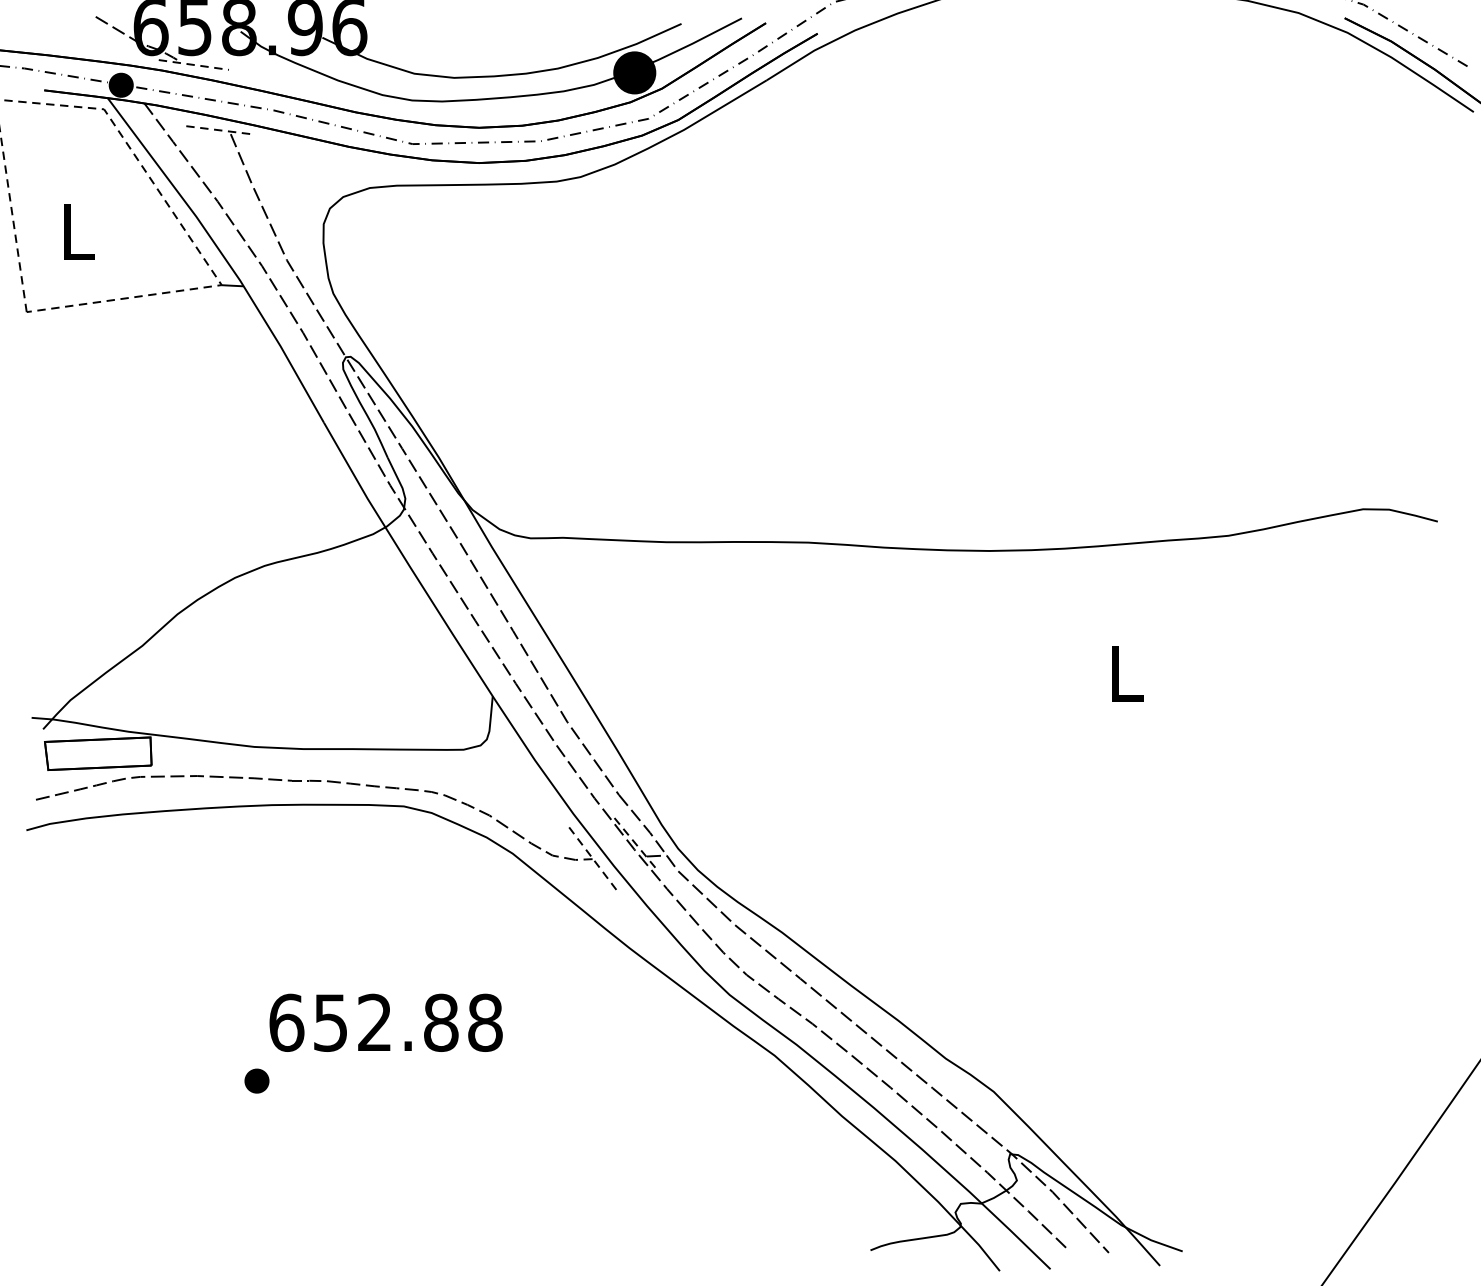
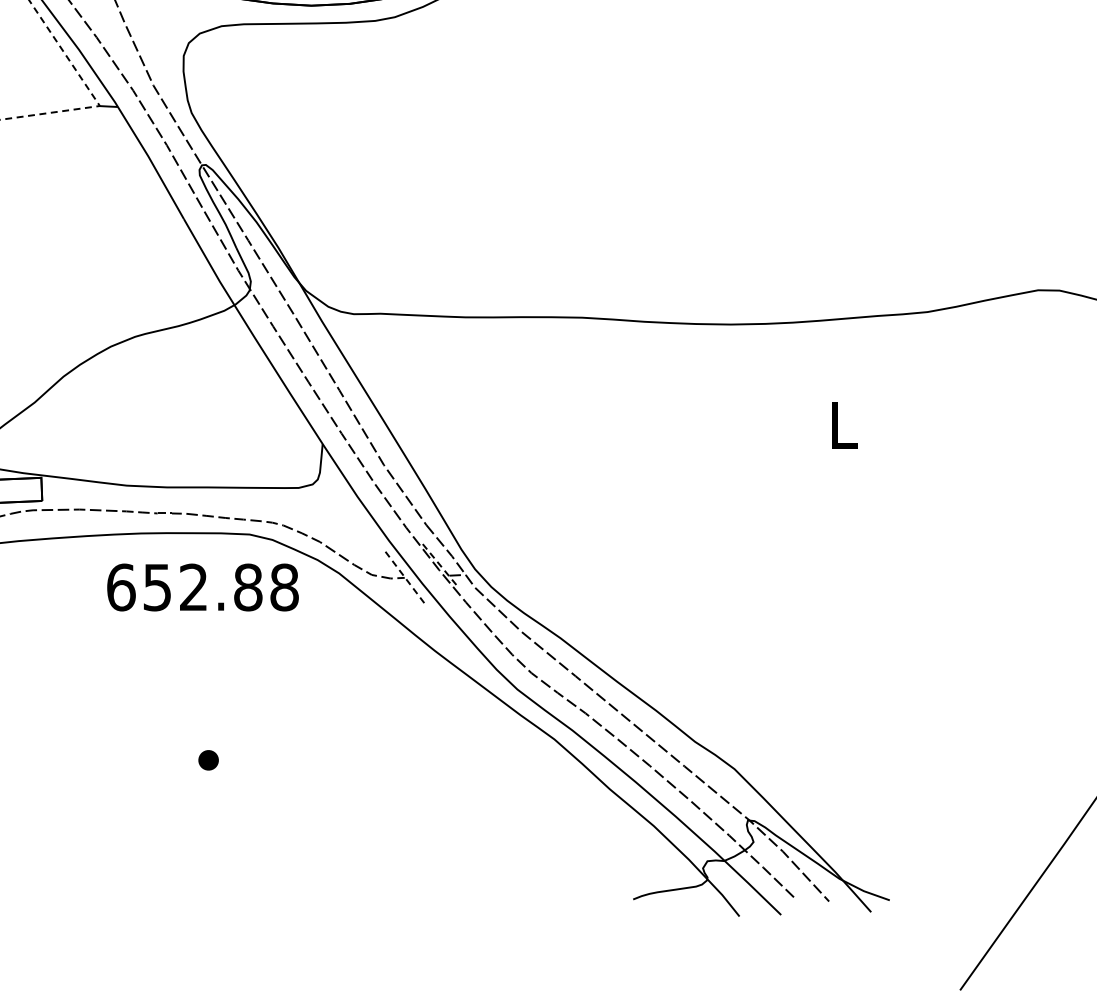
text: (385, 1022) -> (202, 587), moved
part: (256, 1080) -> (208, 759), moved

